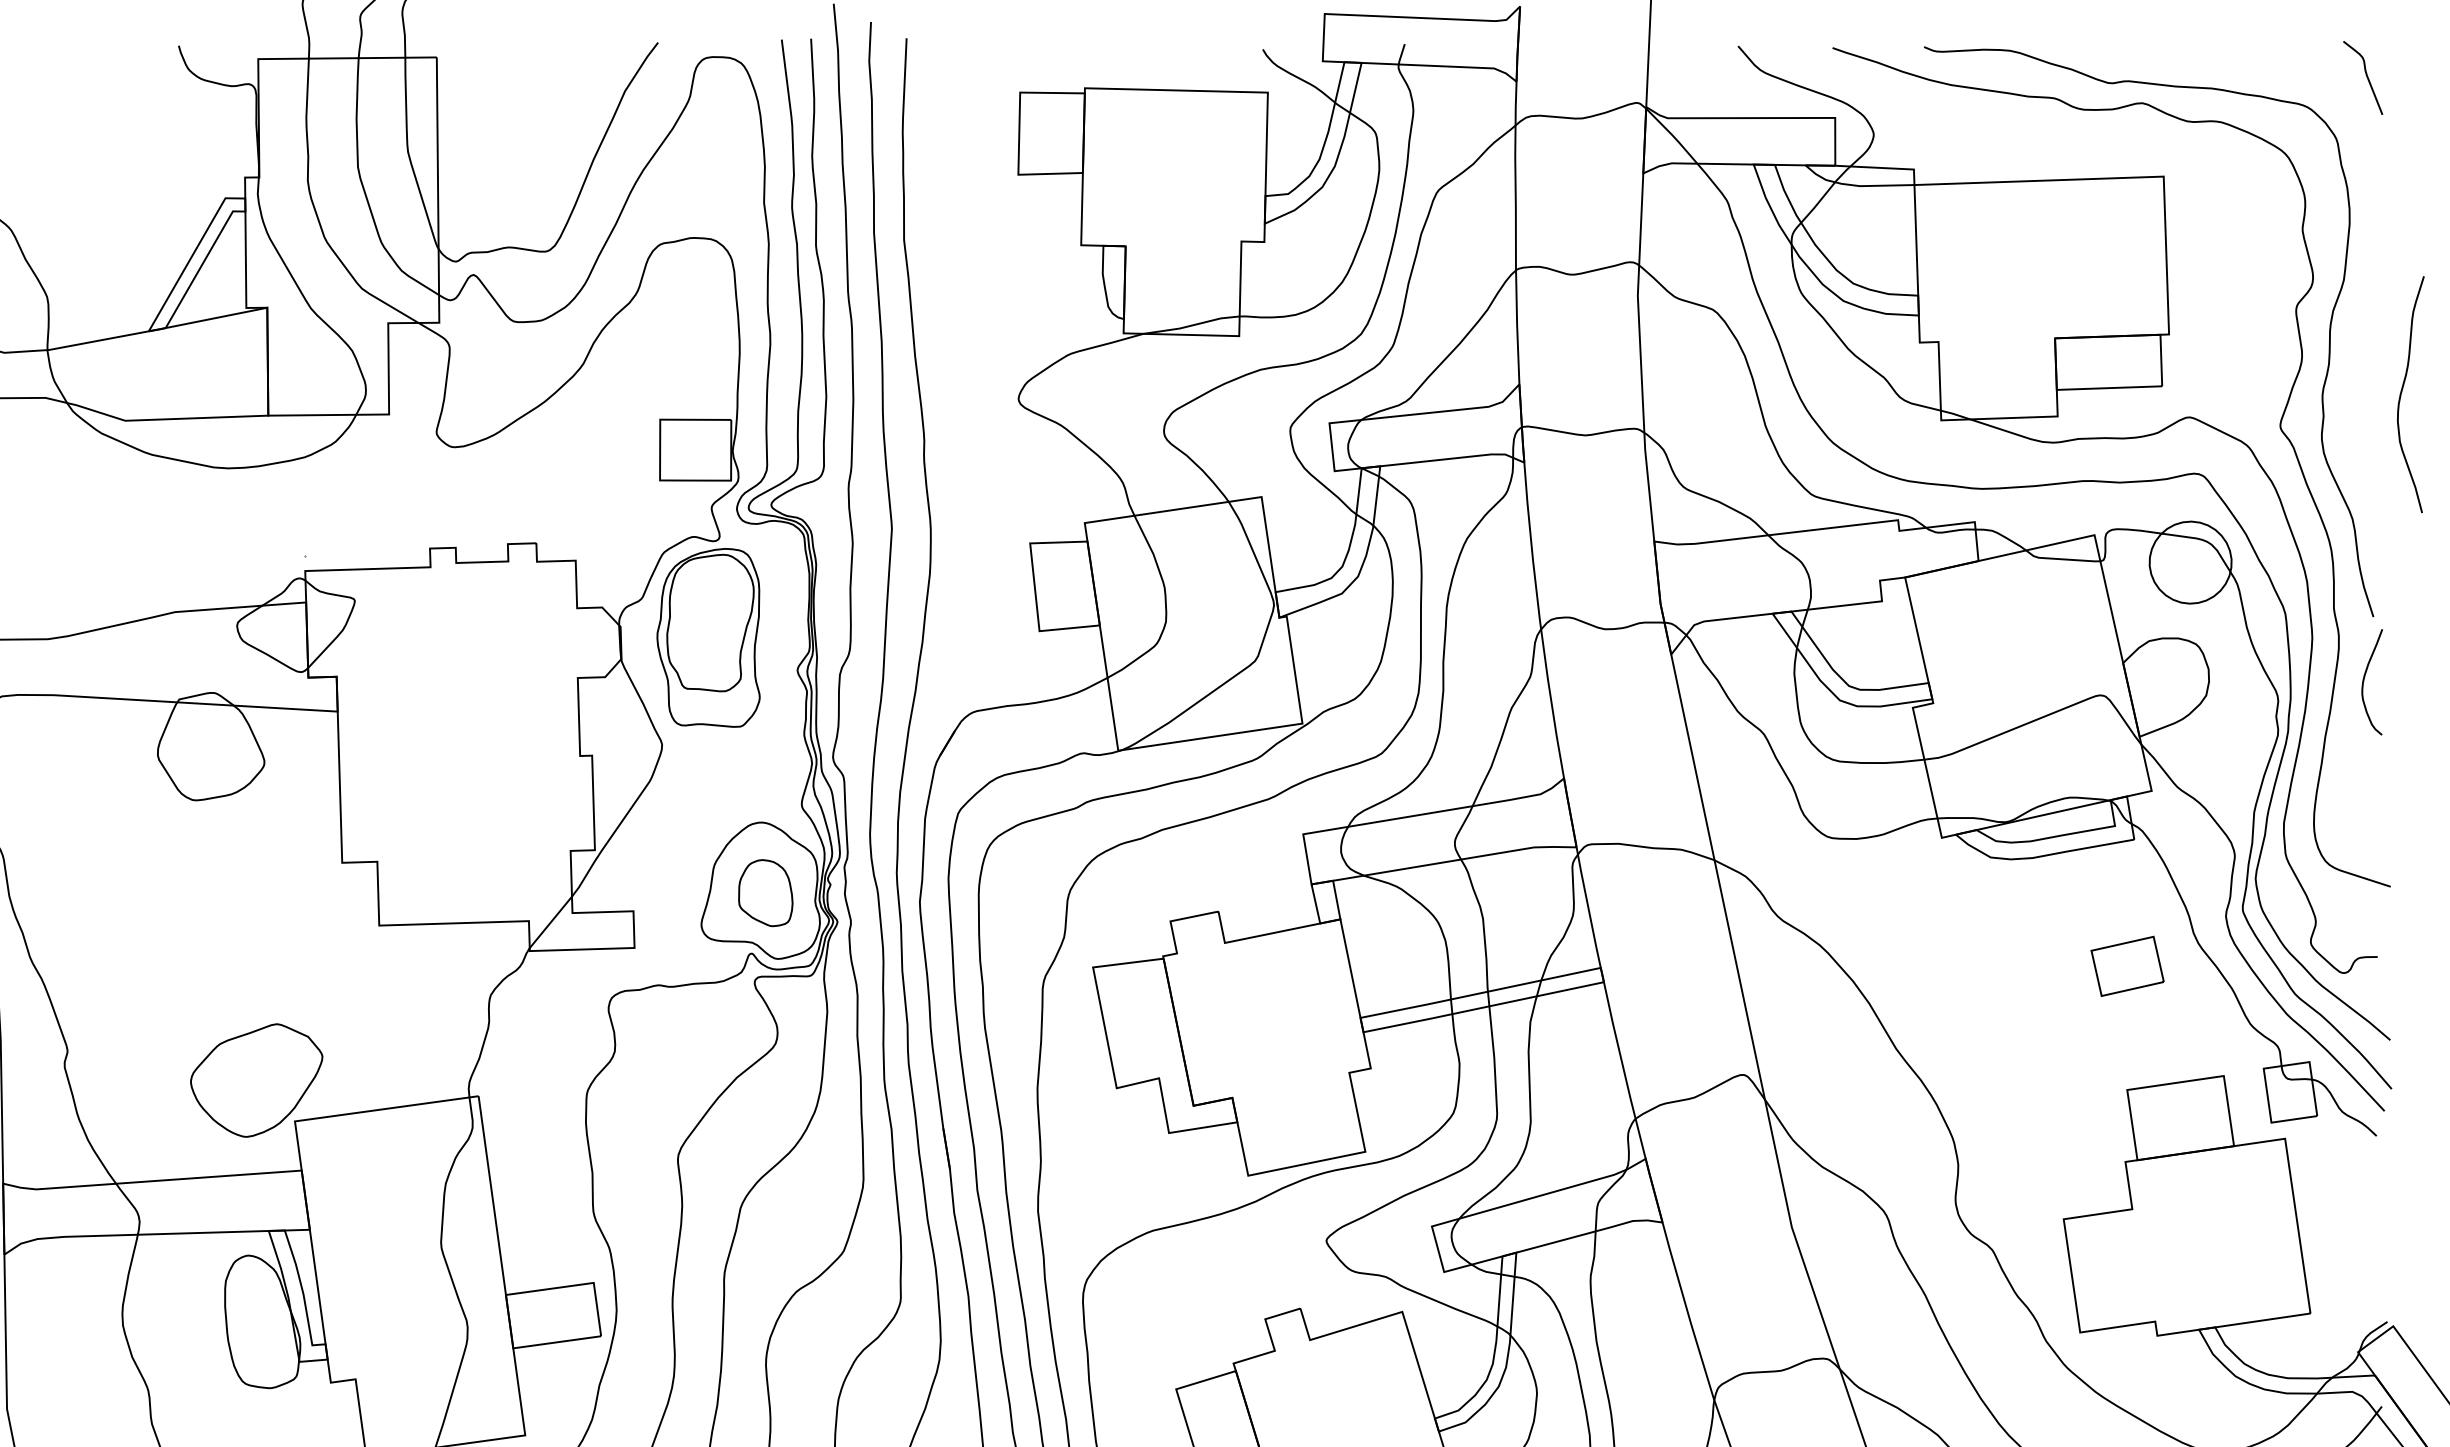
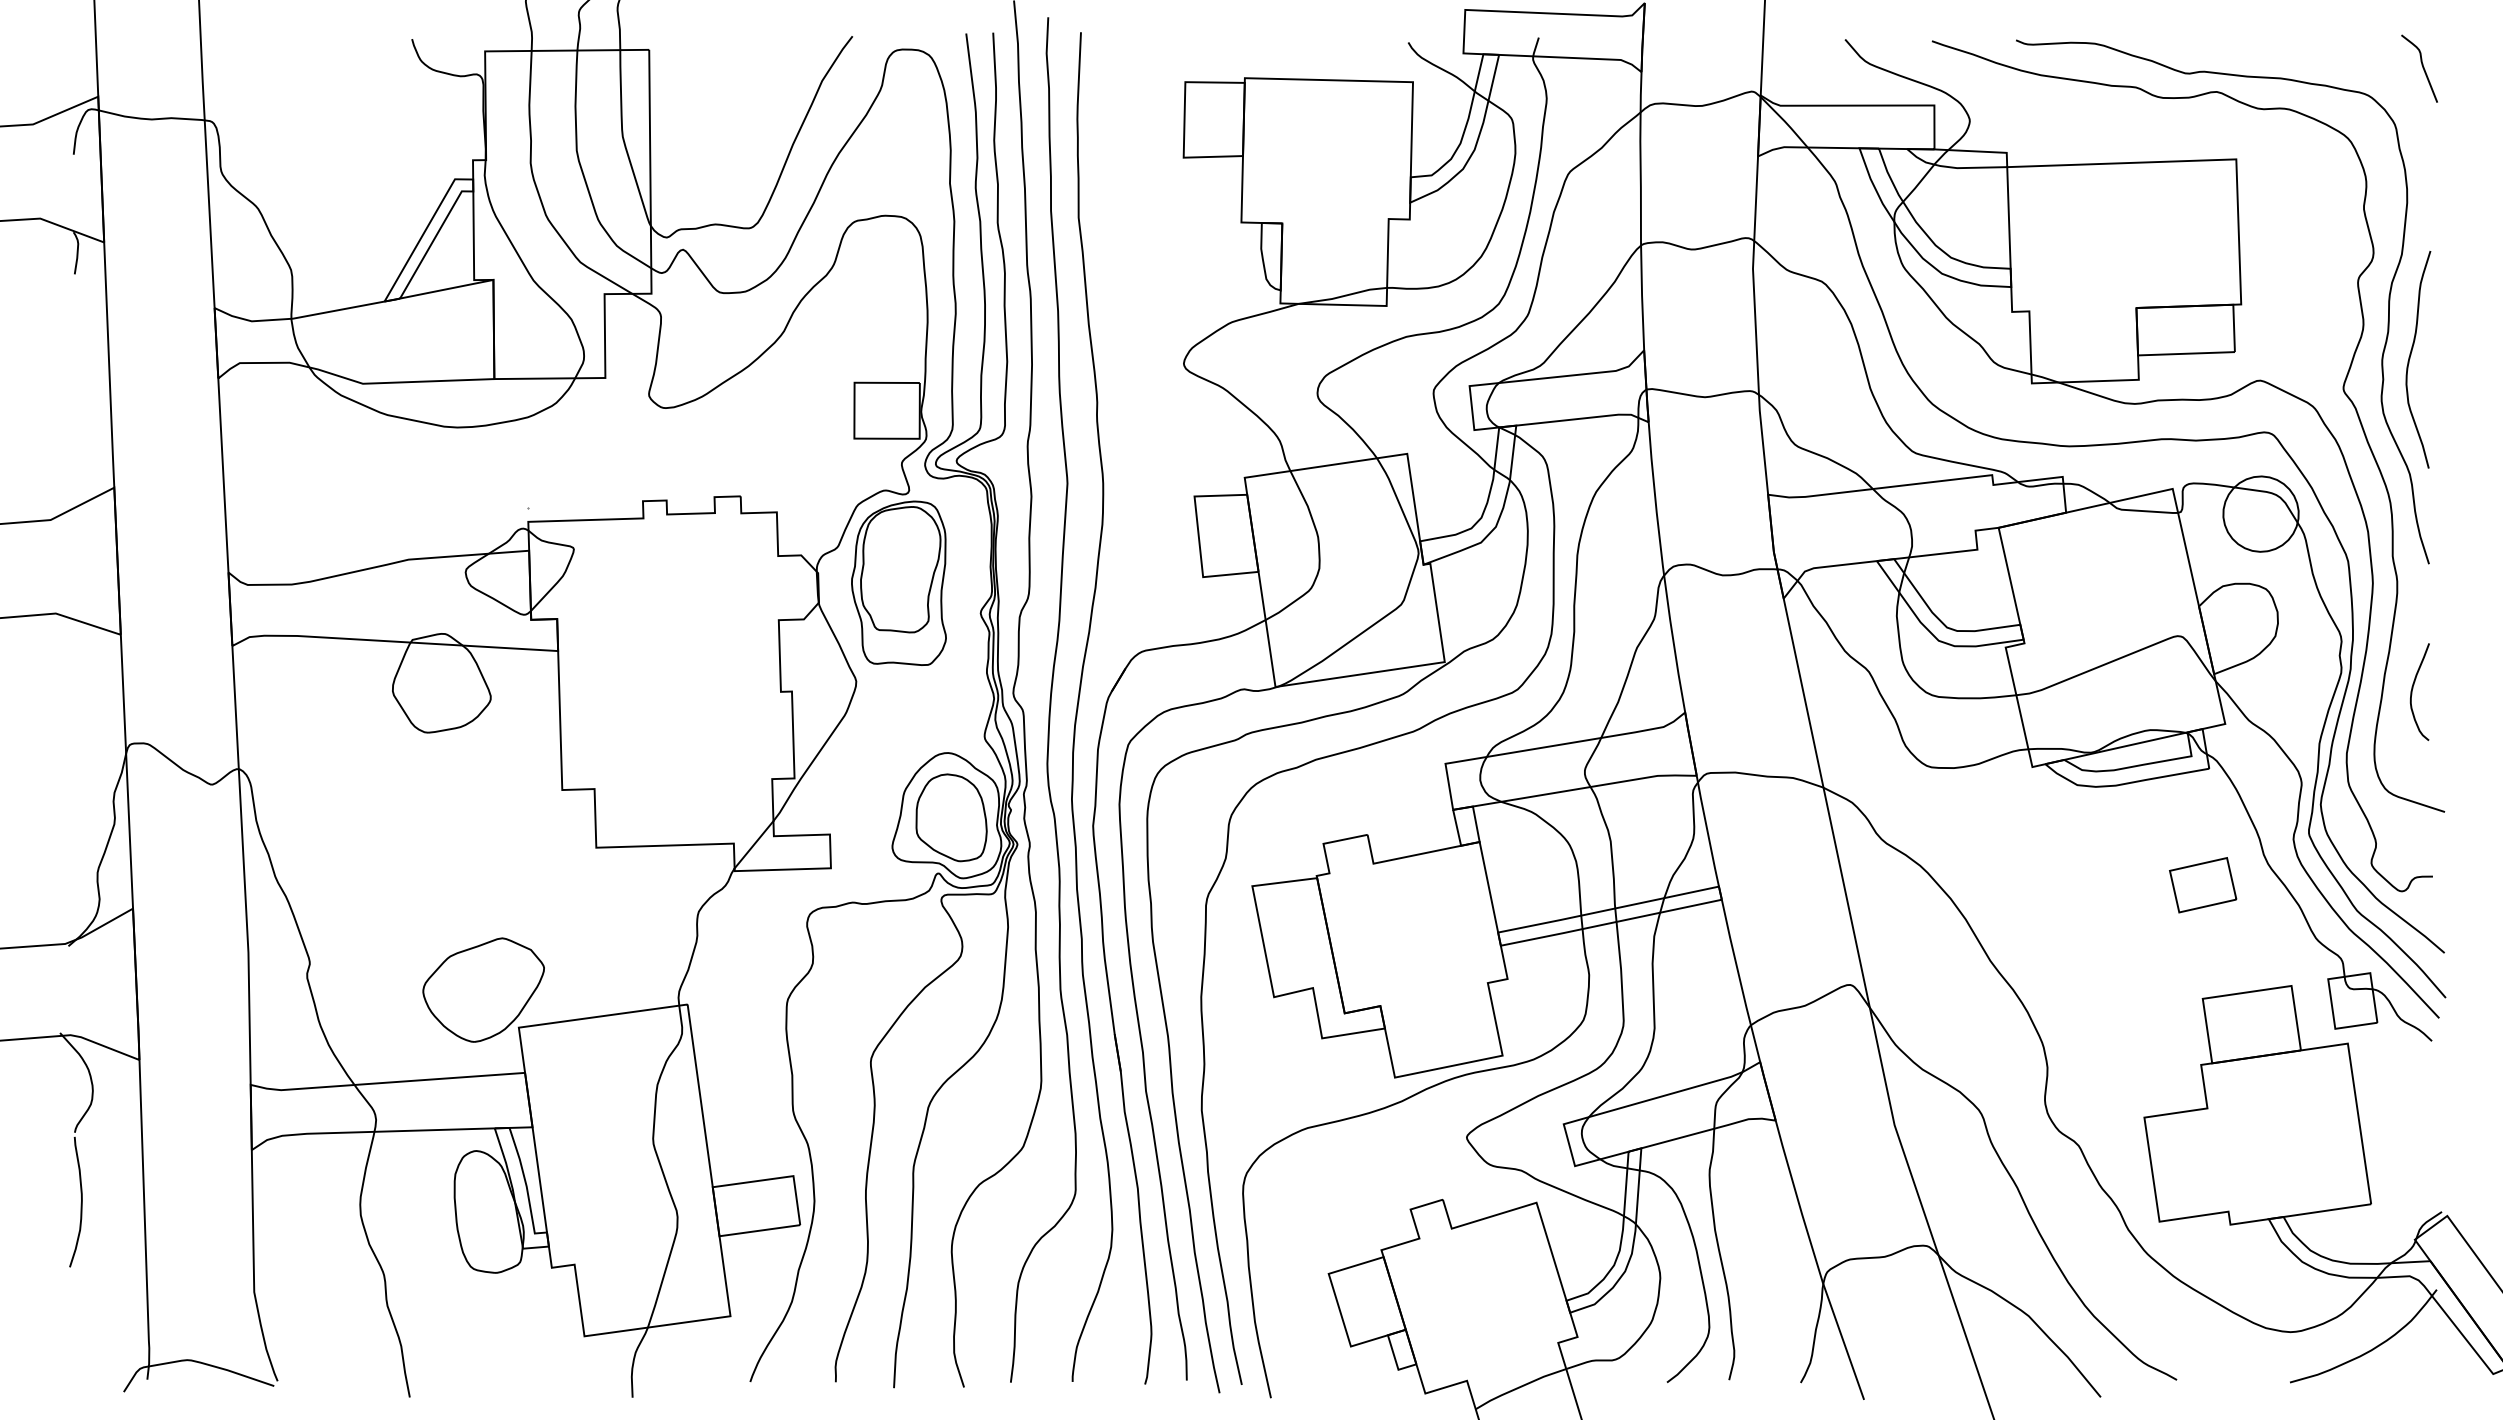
curve: (2403, 390) -> (2411, 355), moved
curve: (2365, 678) -> (2413, 688), moved
part: (765, 892) -> (951, 817), size x1.43

